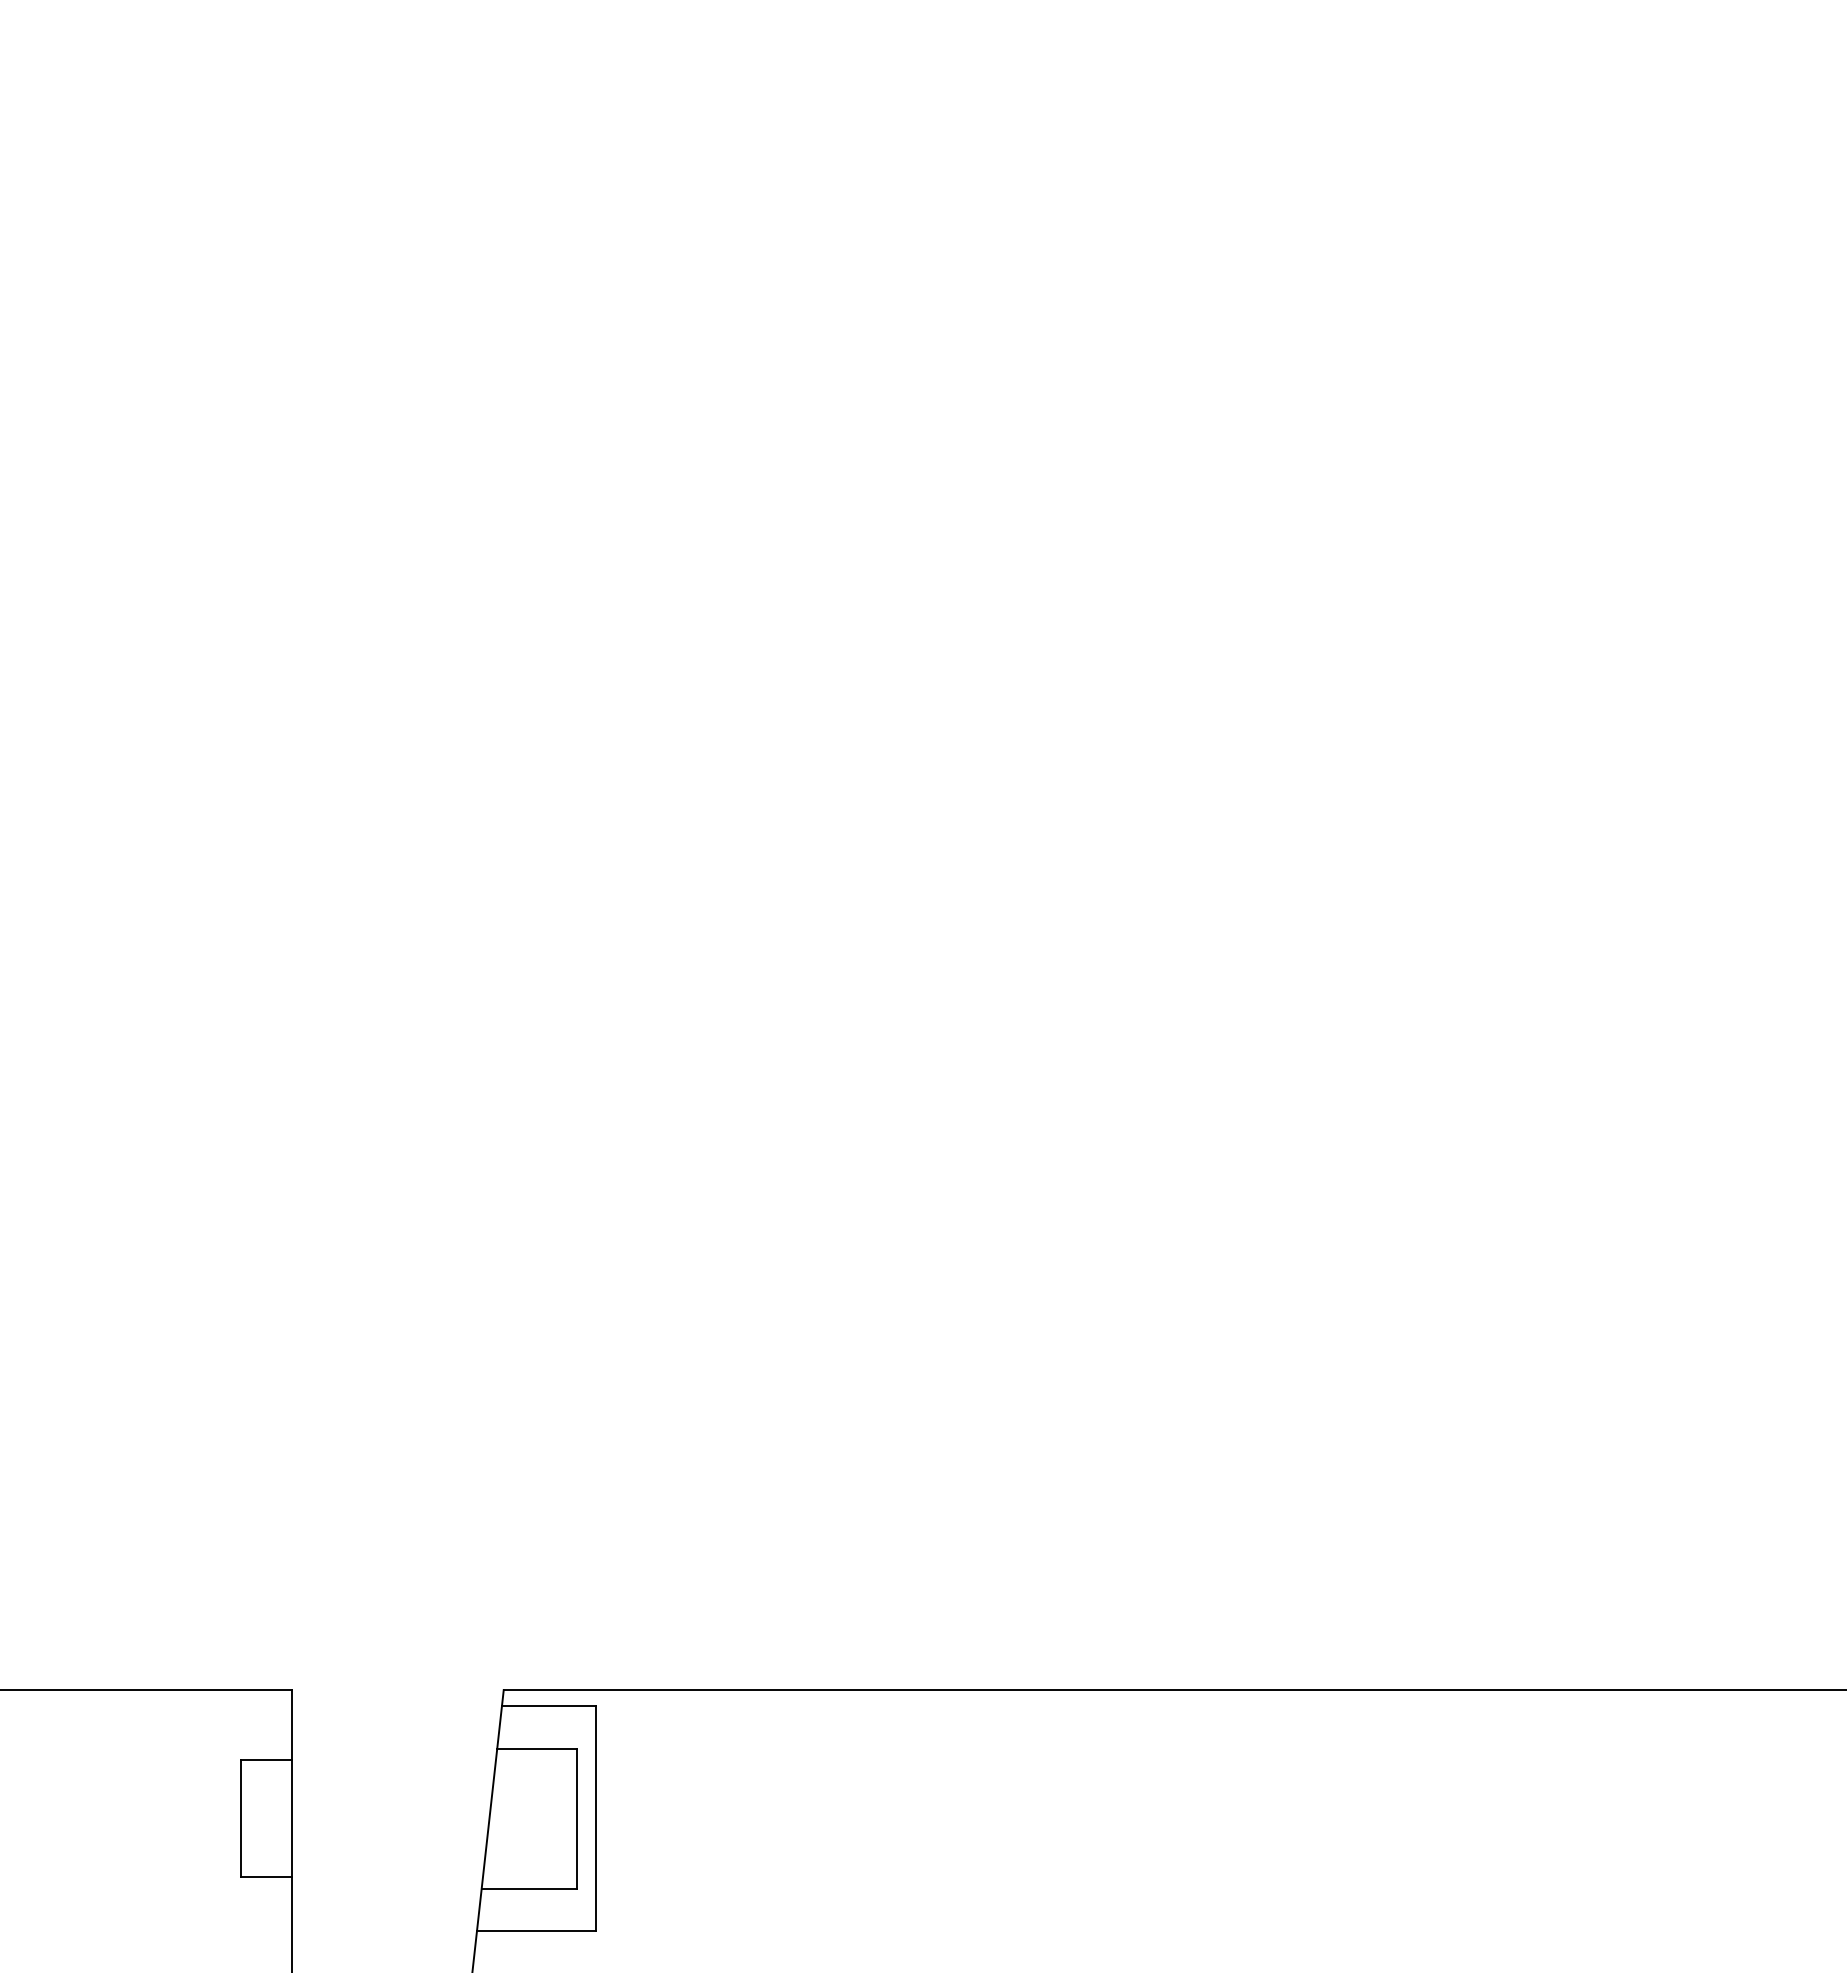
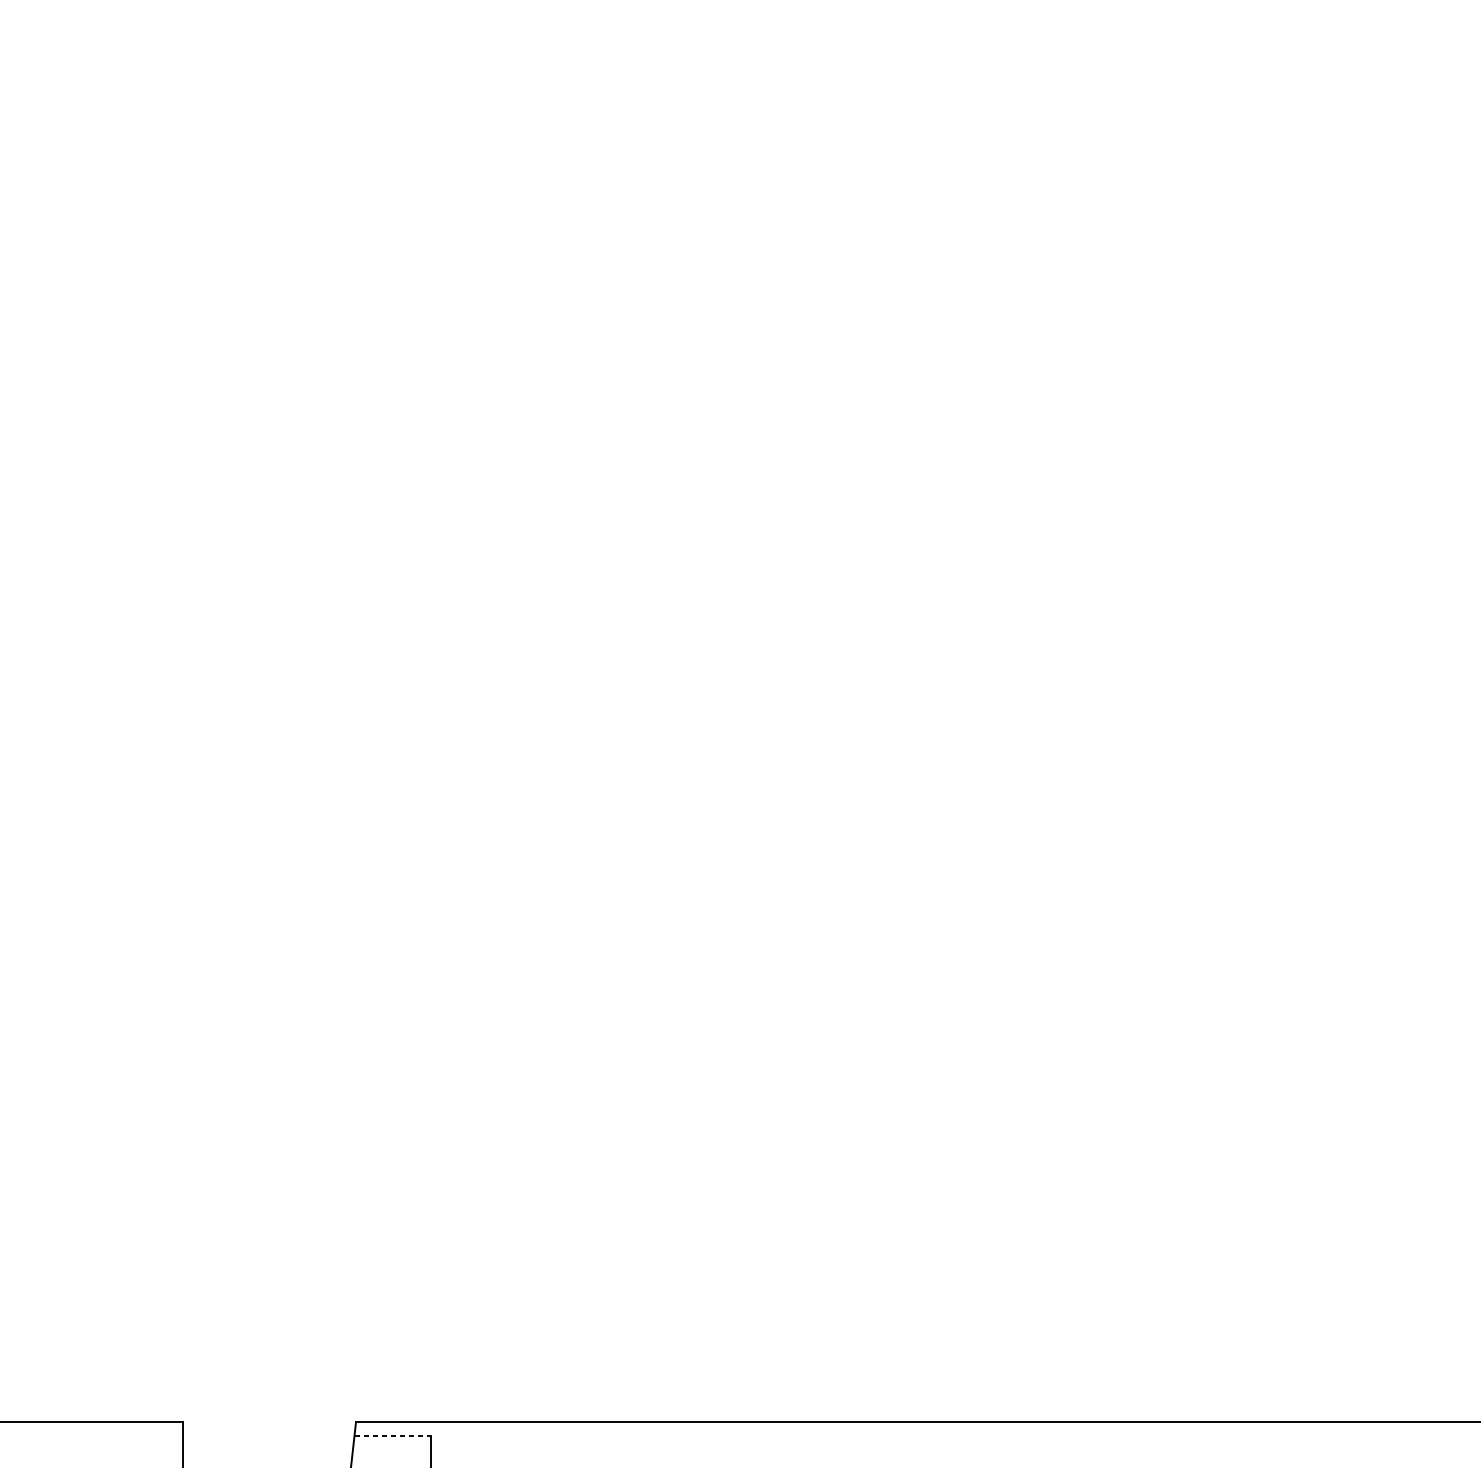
line: (548, 1706) -> (392, 1435), solid -> dashed

